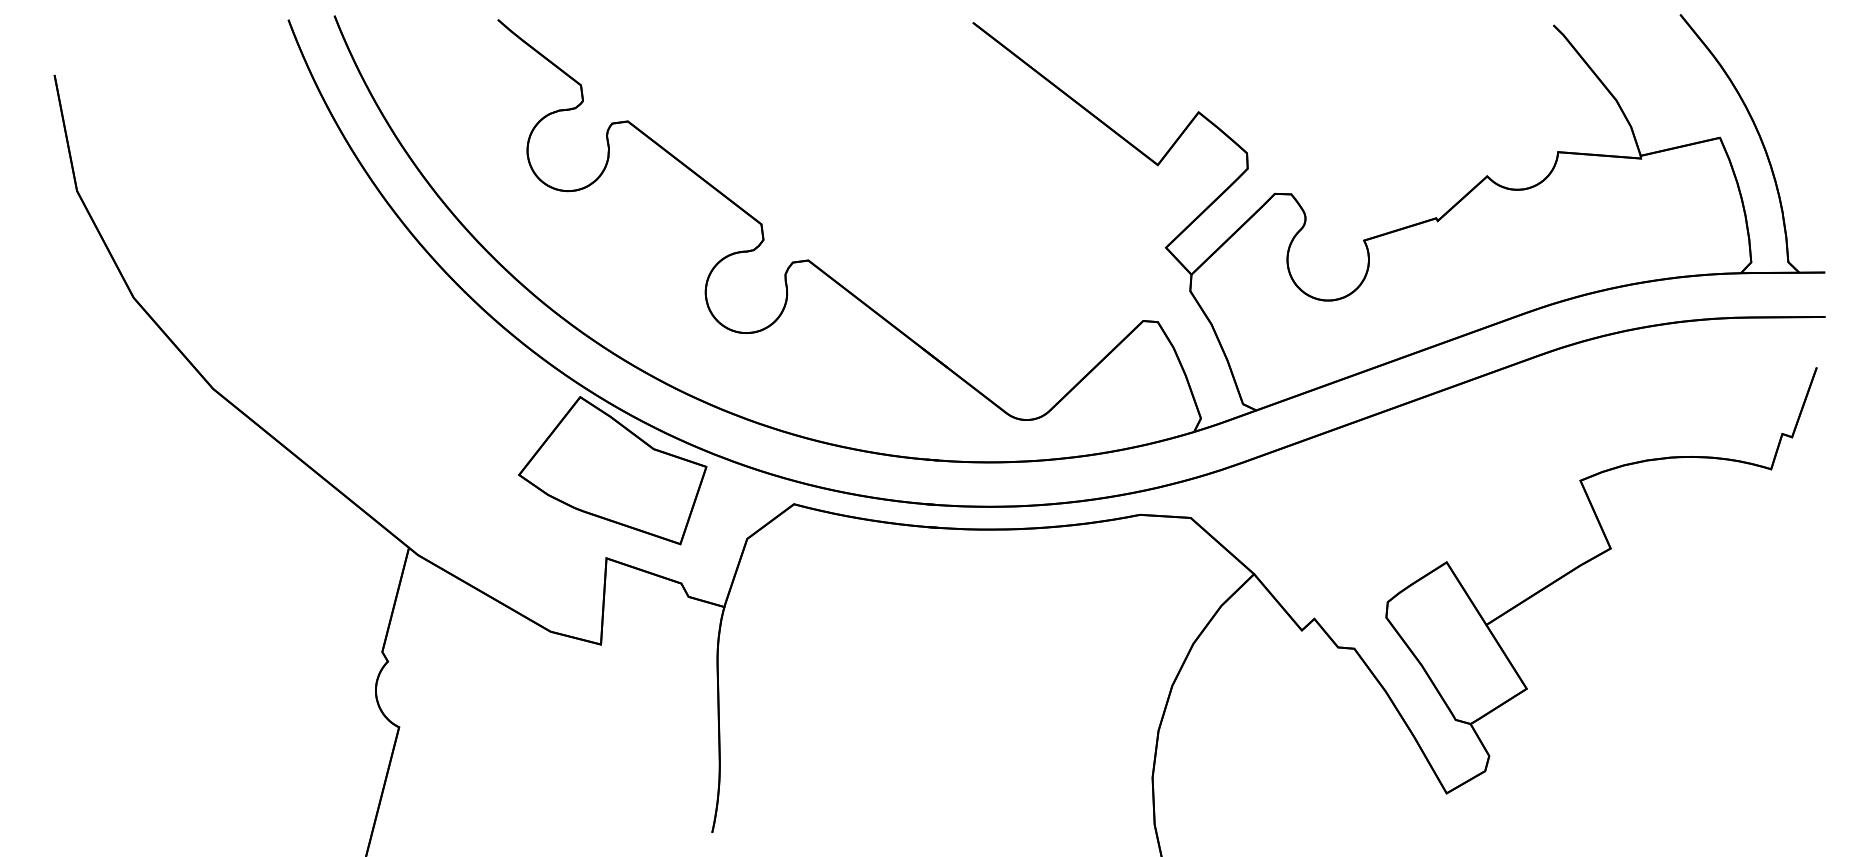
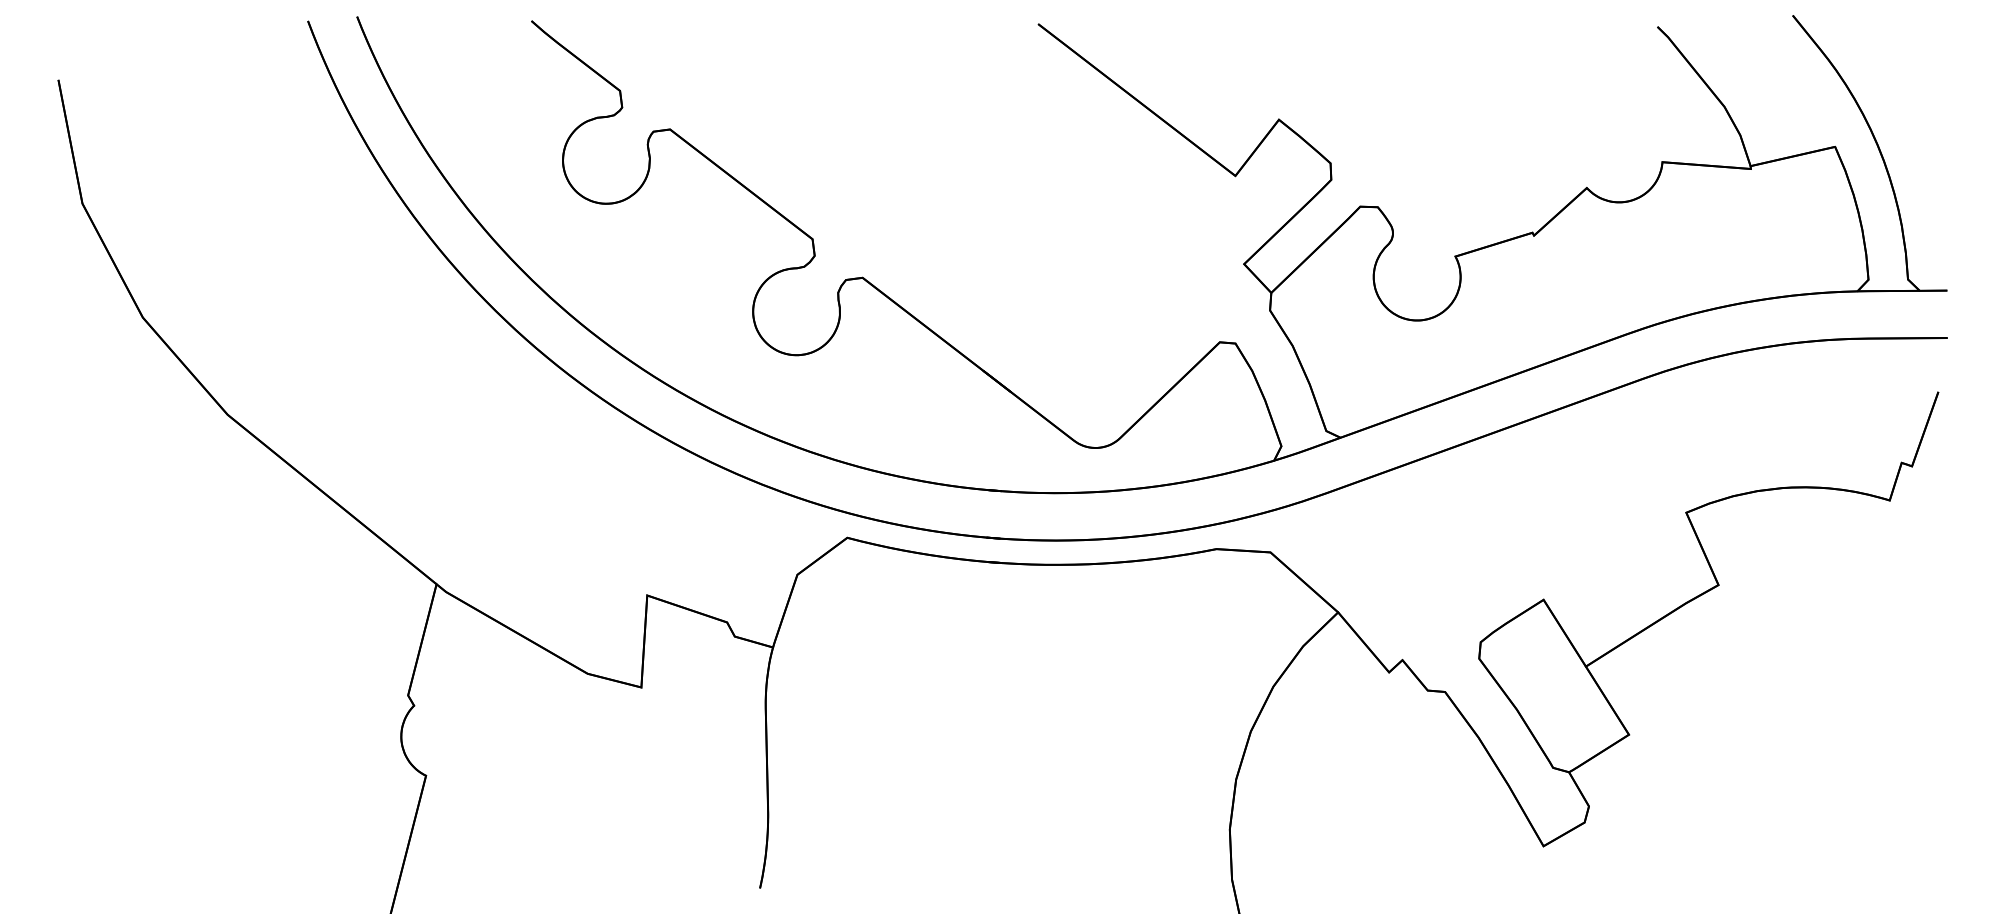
part: (612, 470) -> (653, 501), removed

